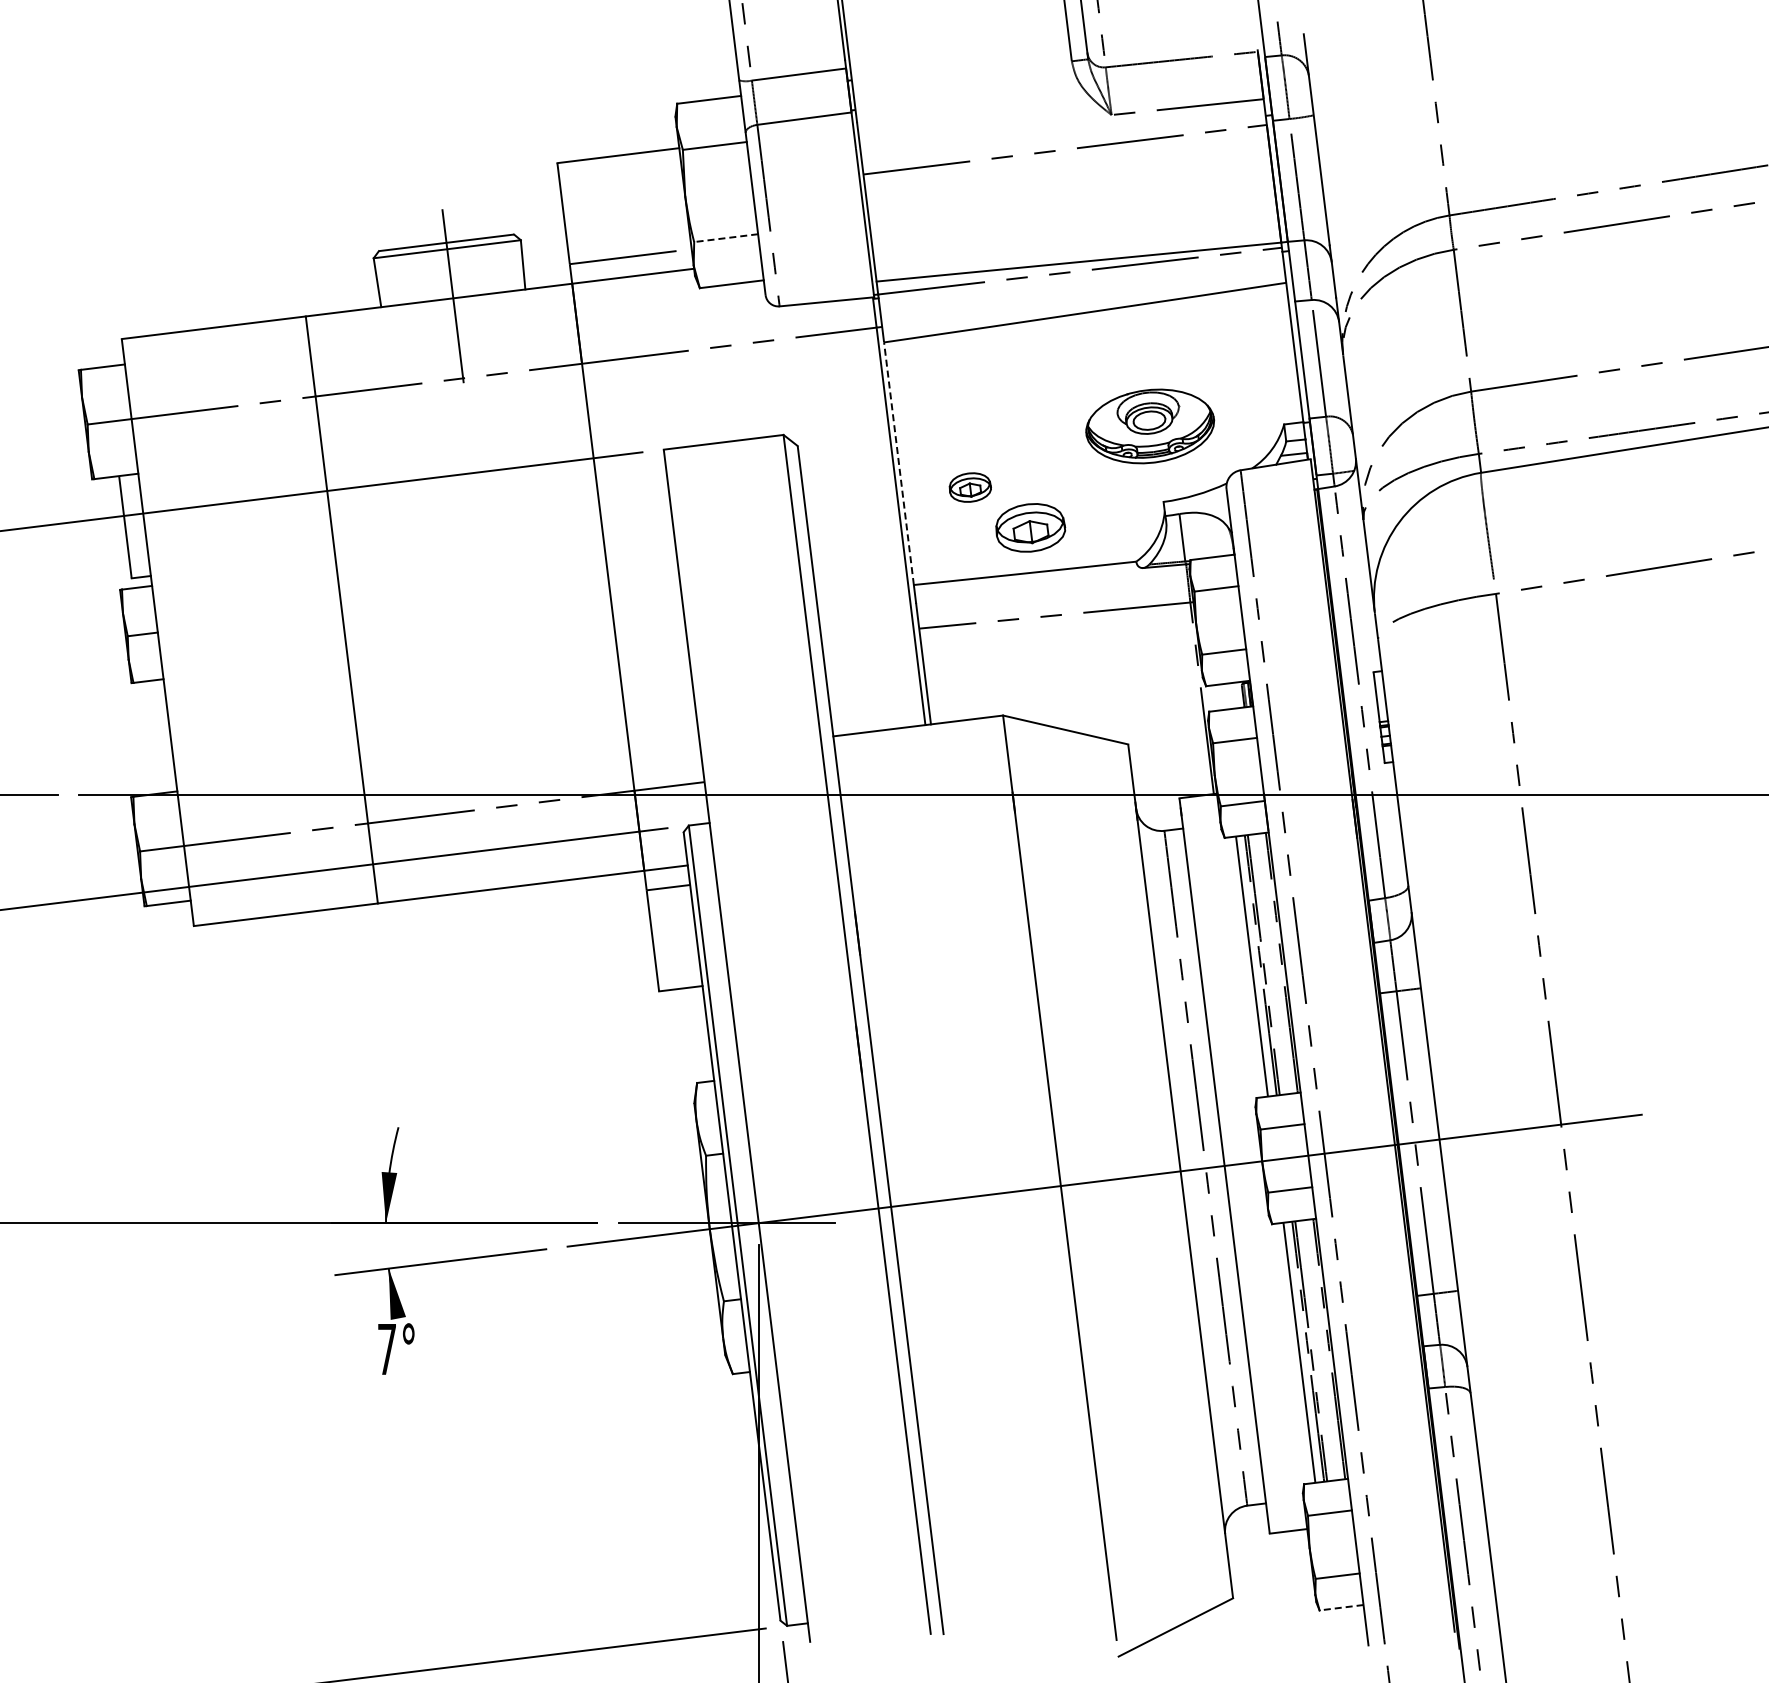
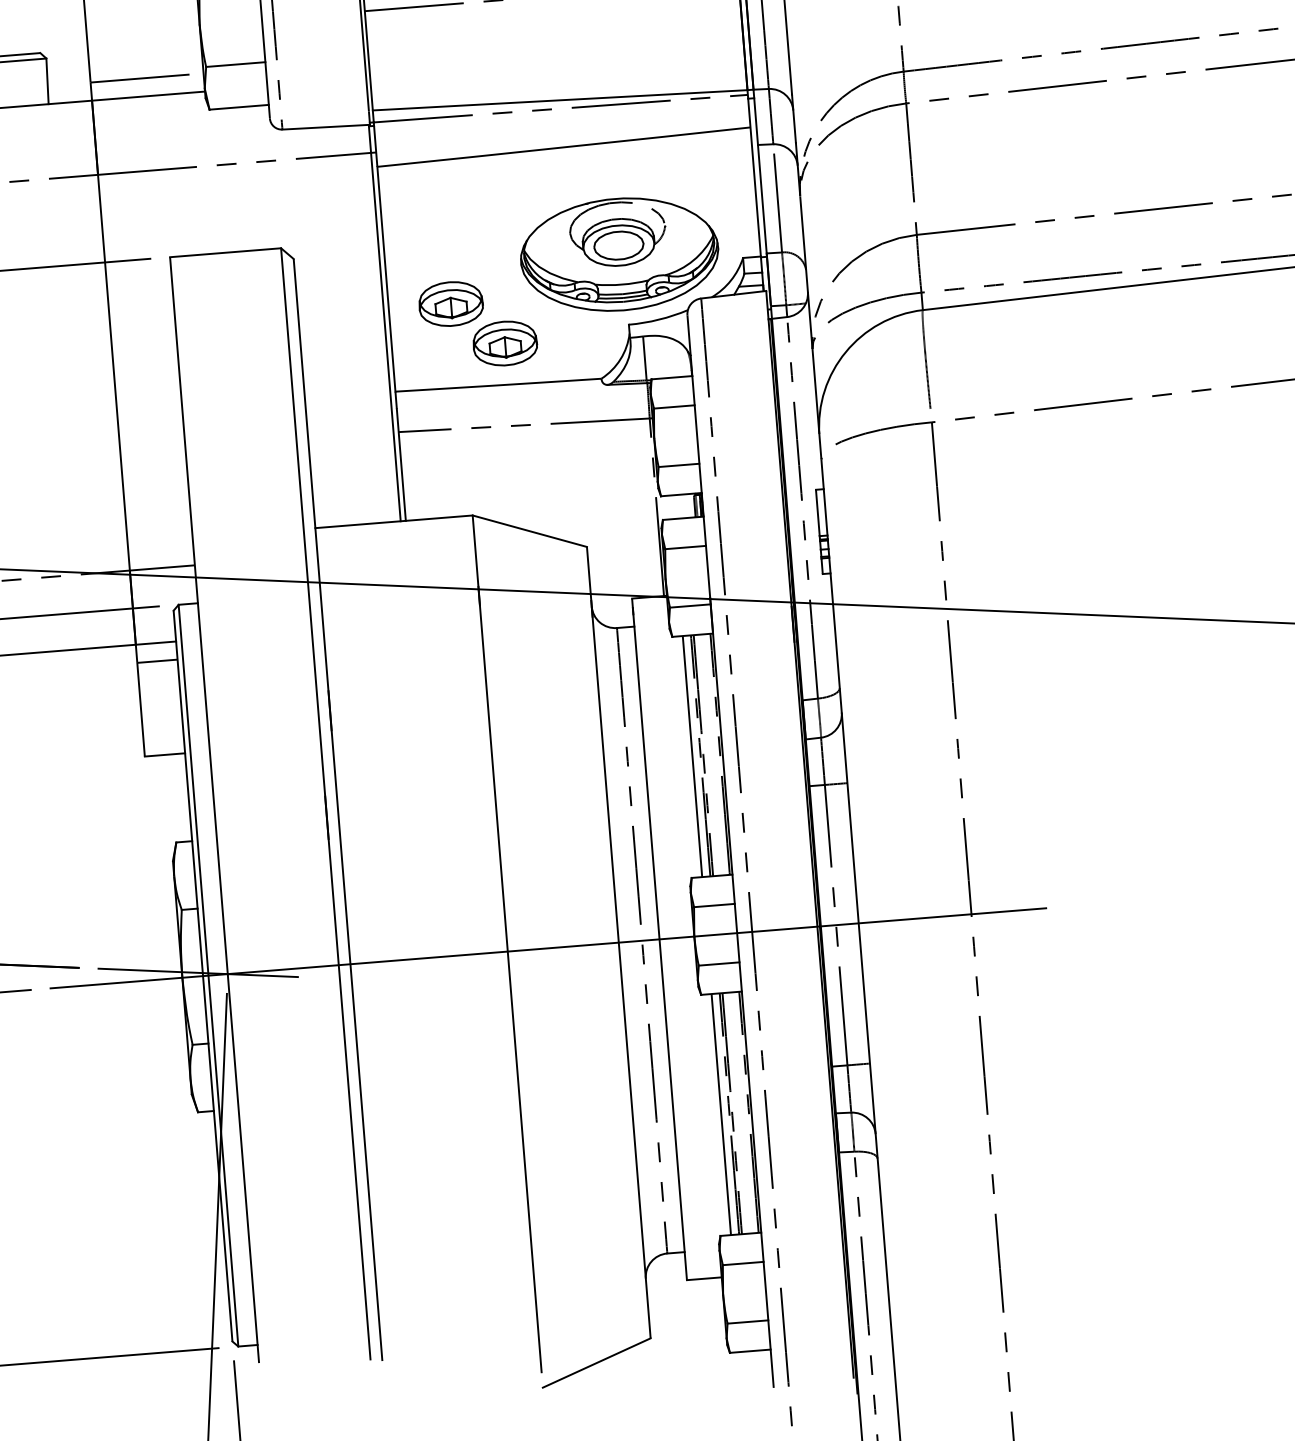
line: (725, 238) -> (235, 64), dashed -> solid
part: (1149, 426) -> (618, 254), size x1.67
line: (898, 463) -> (385, 279), dashed -> solid
part: (970, 487) -> (451, 303), size x1.67
line: (1341, 1607) -> (750, 1351), dashed -> solid

